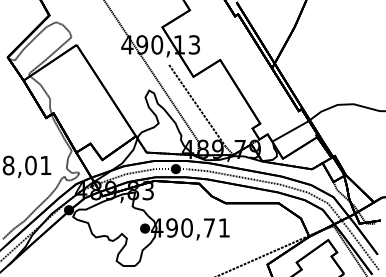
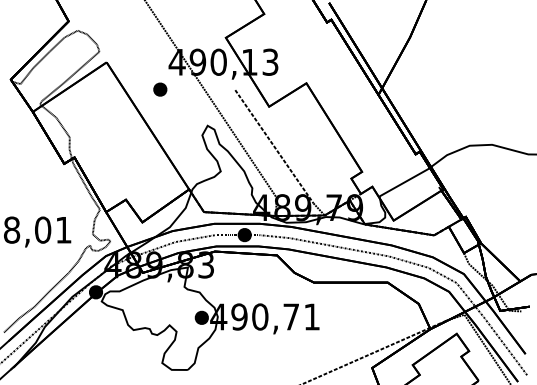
part: (115, 64) -> (160, 89), added

